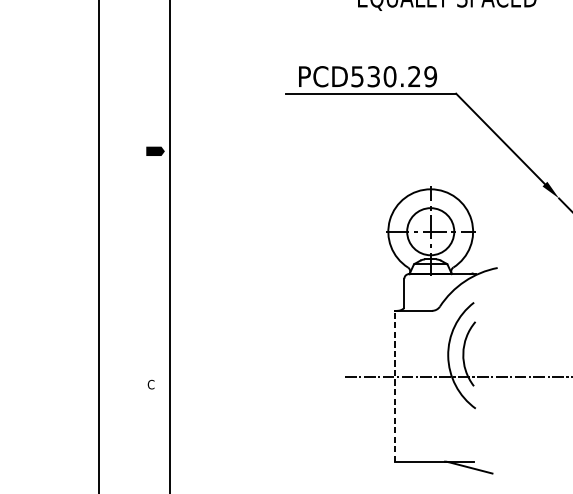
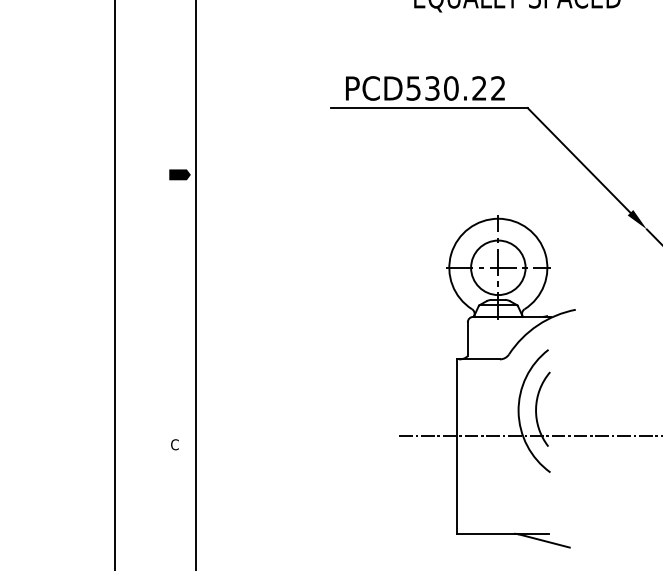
text: (430, 76) -> (498, 88), PCD530.29 -> PCD530.22
line: (394, 386) -> (456, 446), dashed -> solid

